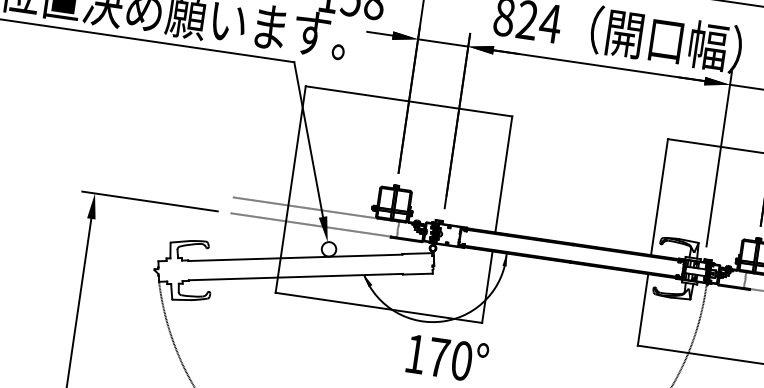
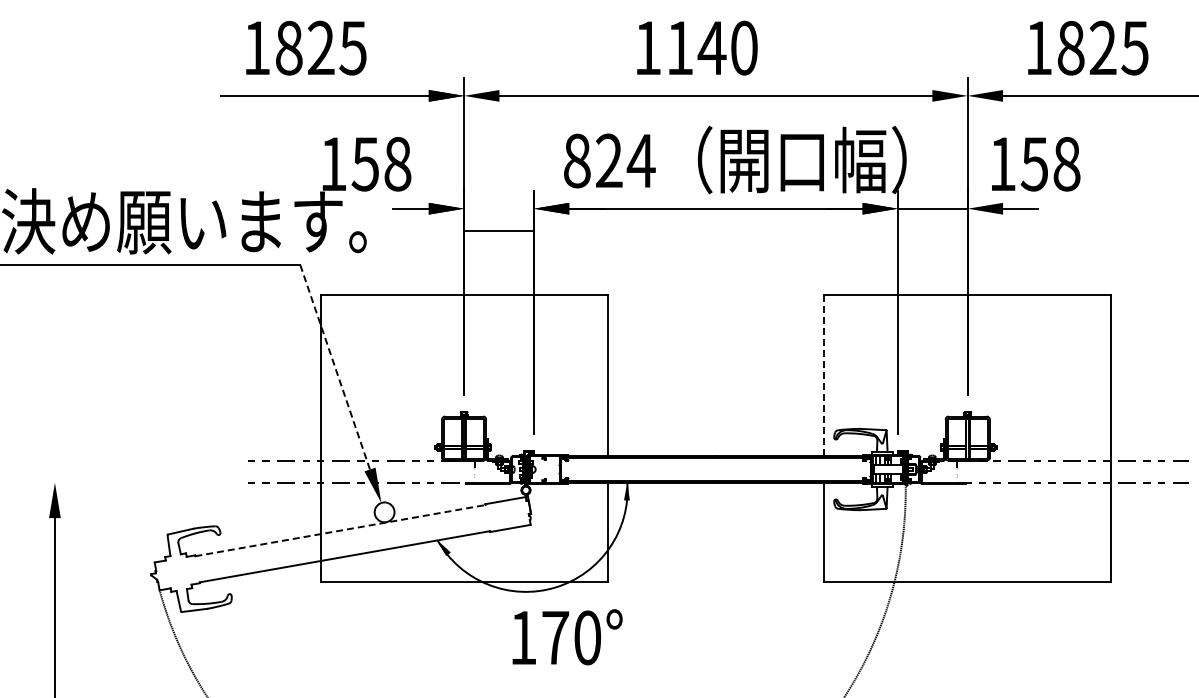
line: (442, 42) -> (498, 230), moved
line: (308, 139) -> (334, 366), solid -> dashed
line: (659, 197) -> (824, 375), solid -> dashed
line: (150, 201) -> (131, 482), removed
line: (295, 257) -> (340, 530), solid -> dashed

